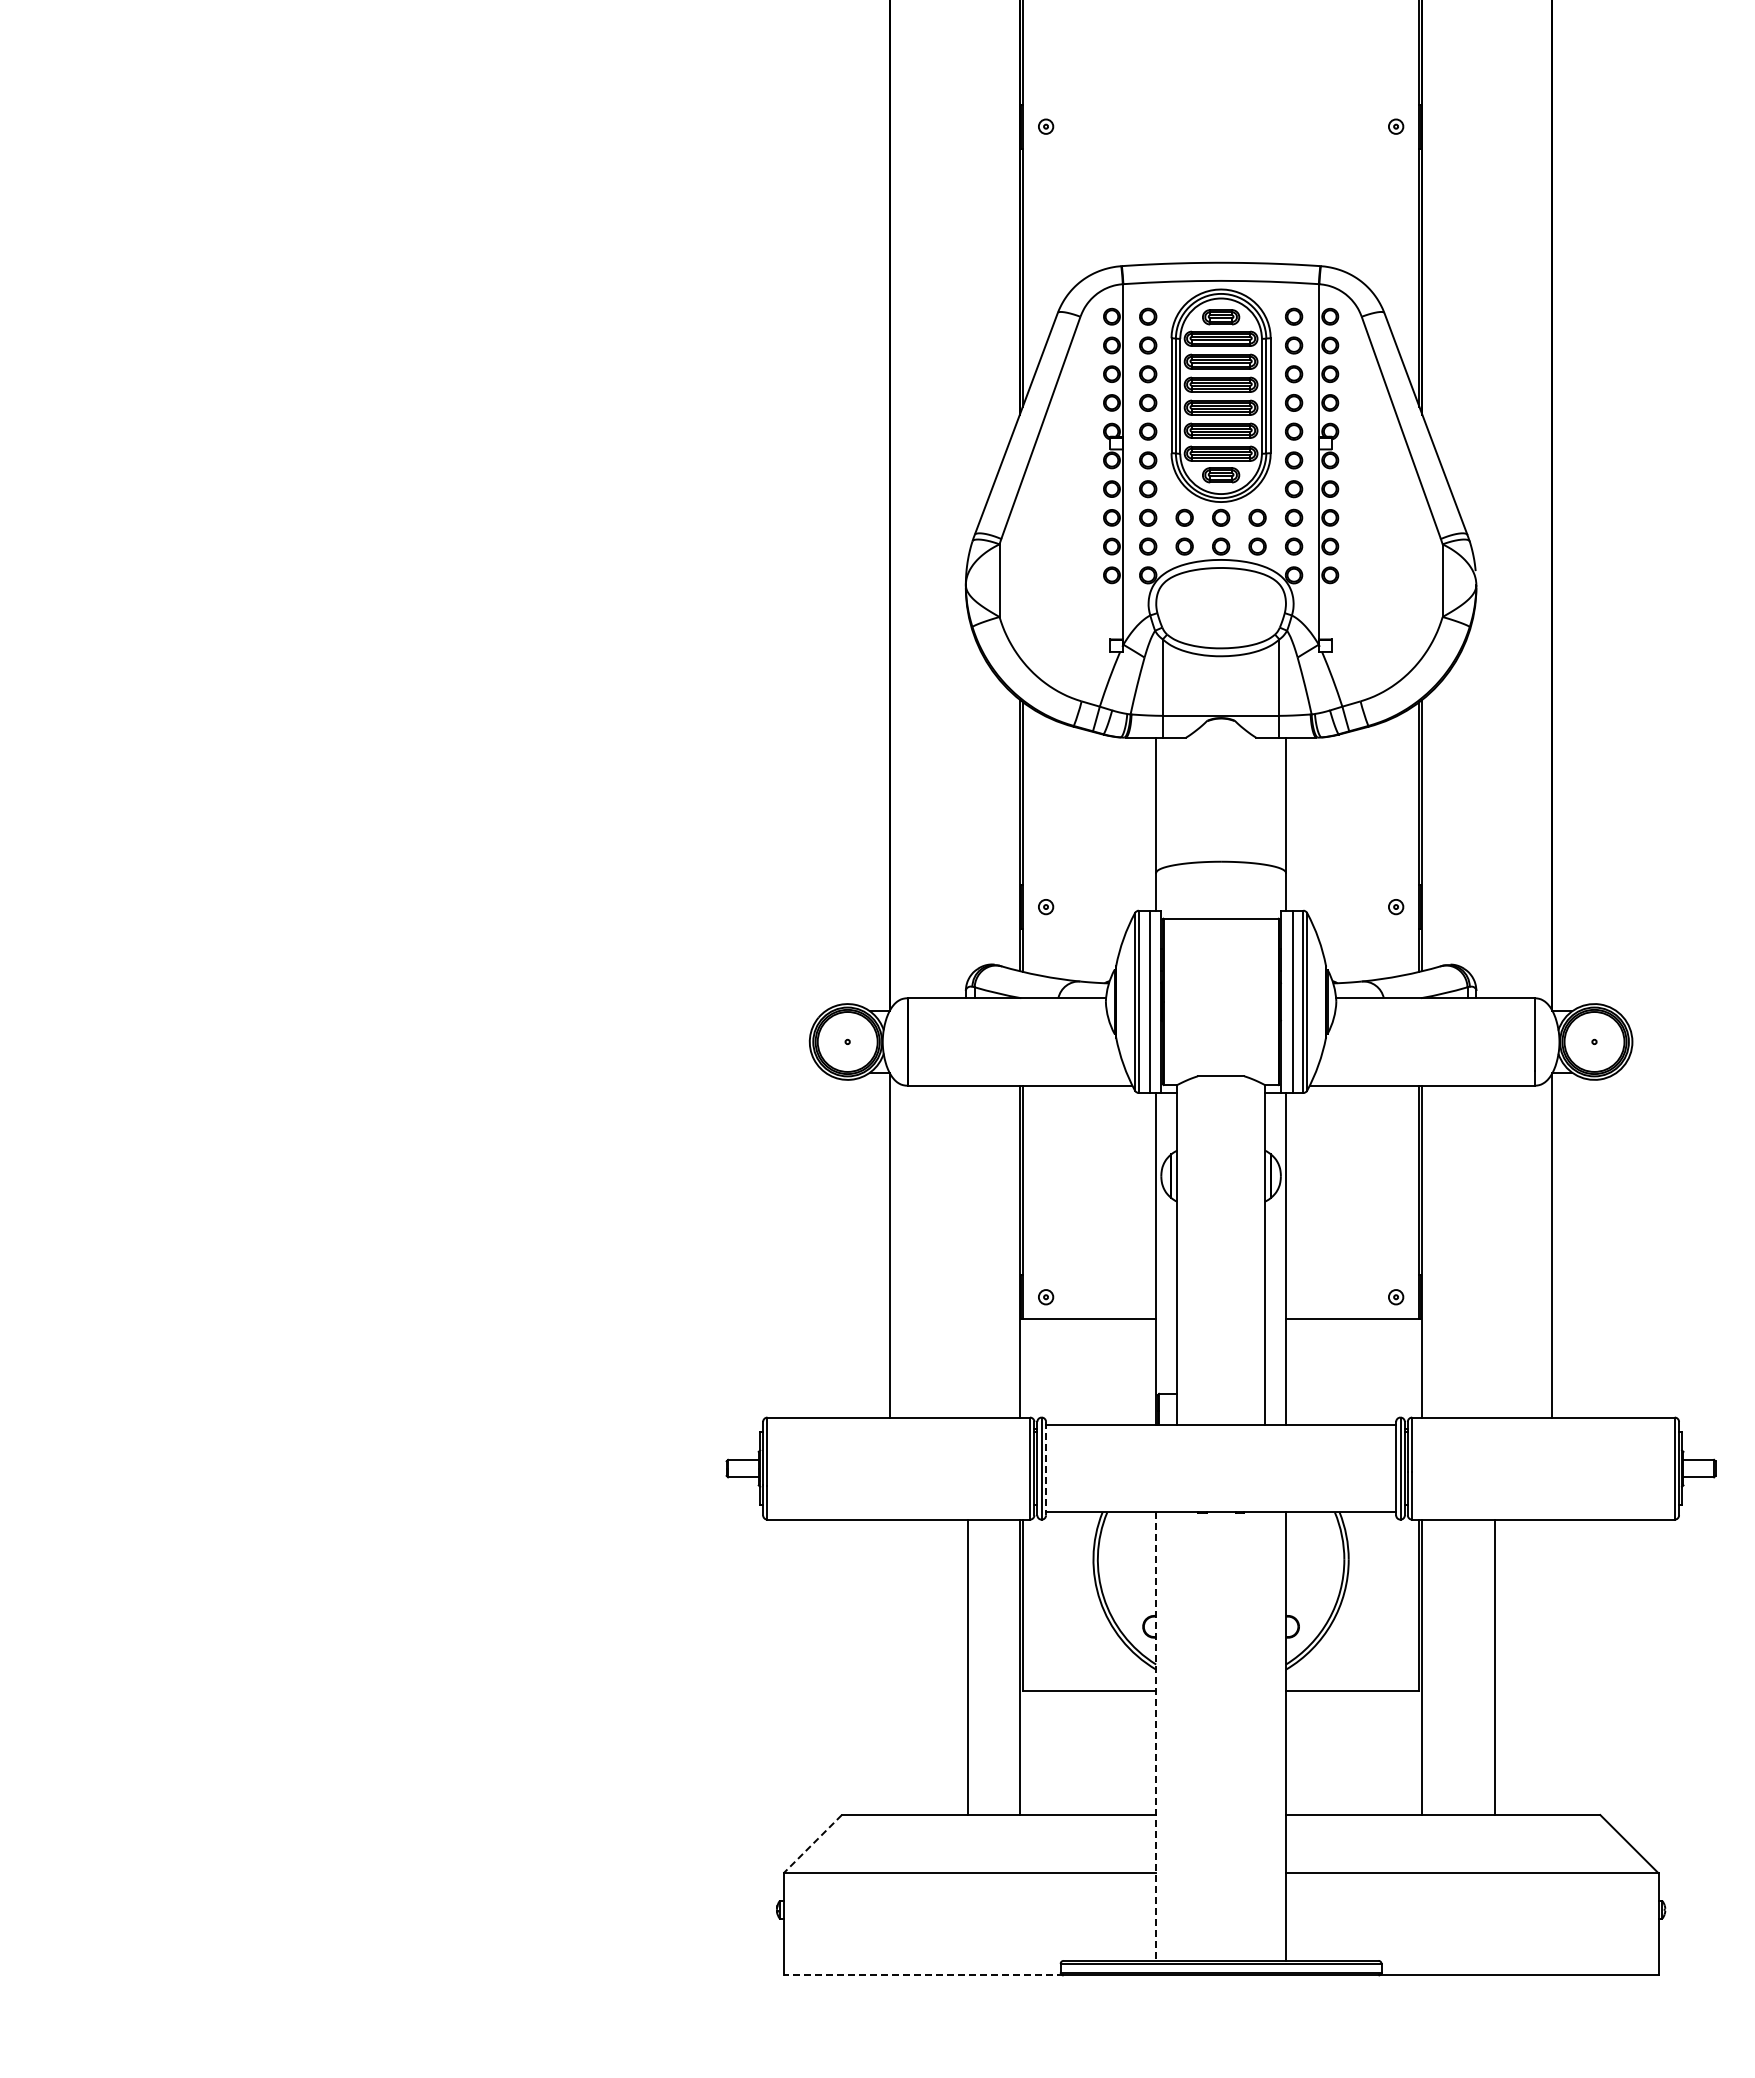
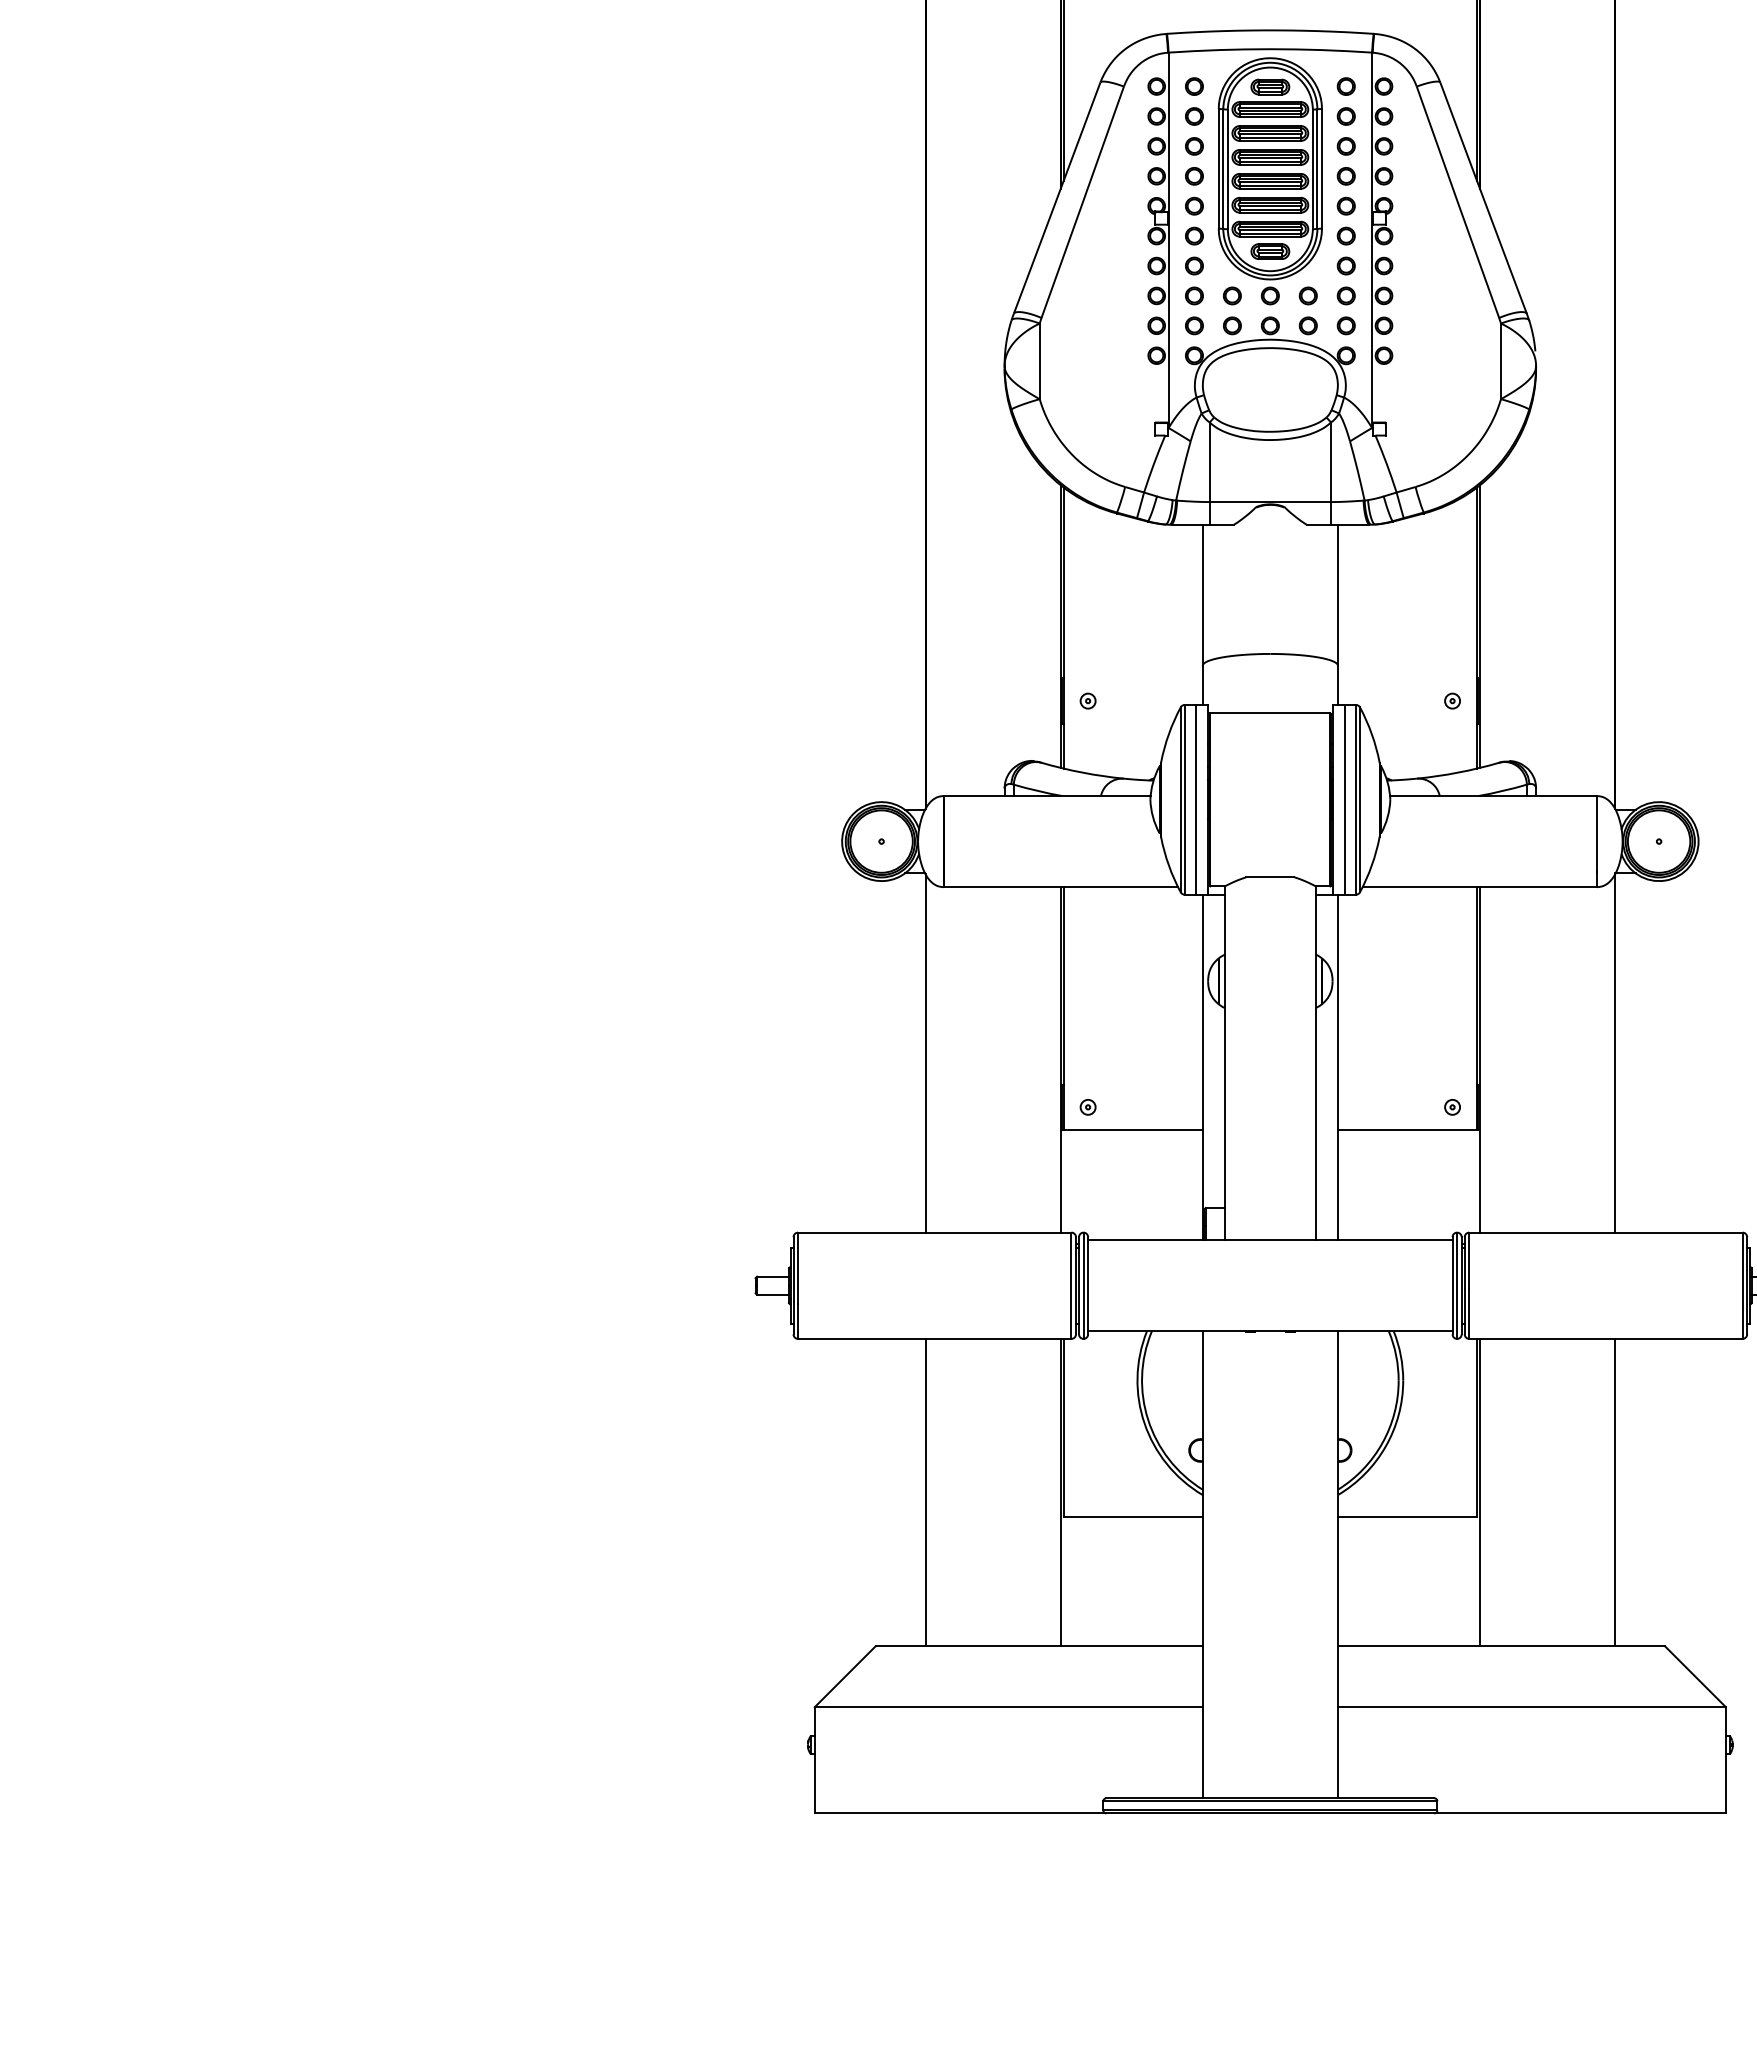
line: (1046, 1468) -> (1088, 1285), dashed -> solid
line: (968, 1667) -> (926, 1492), moved
line: (1495, 1667) -> (1615, 1492), moved
line: (1156, 1737) -> (1203, 1565), dashed -> solid
line: (812, 1844) -> (844, 1677), dashed -> solid
line: (923, 1975) -> (960, 1813), dashed -> solid

